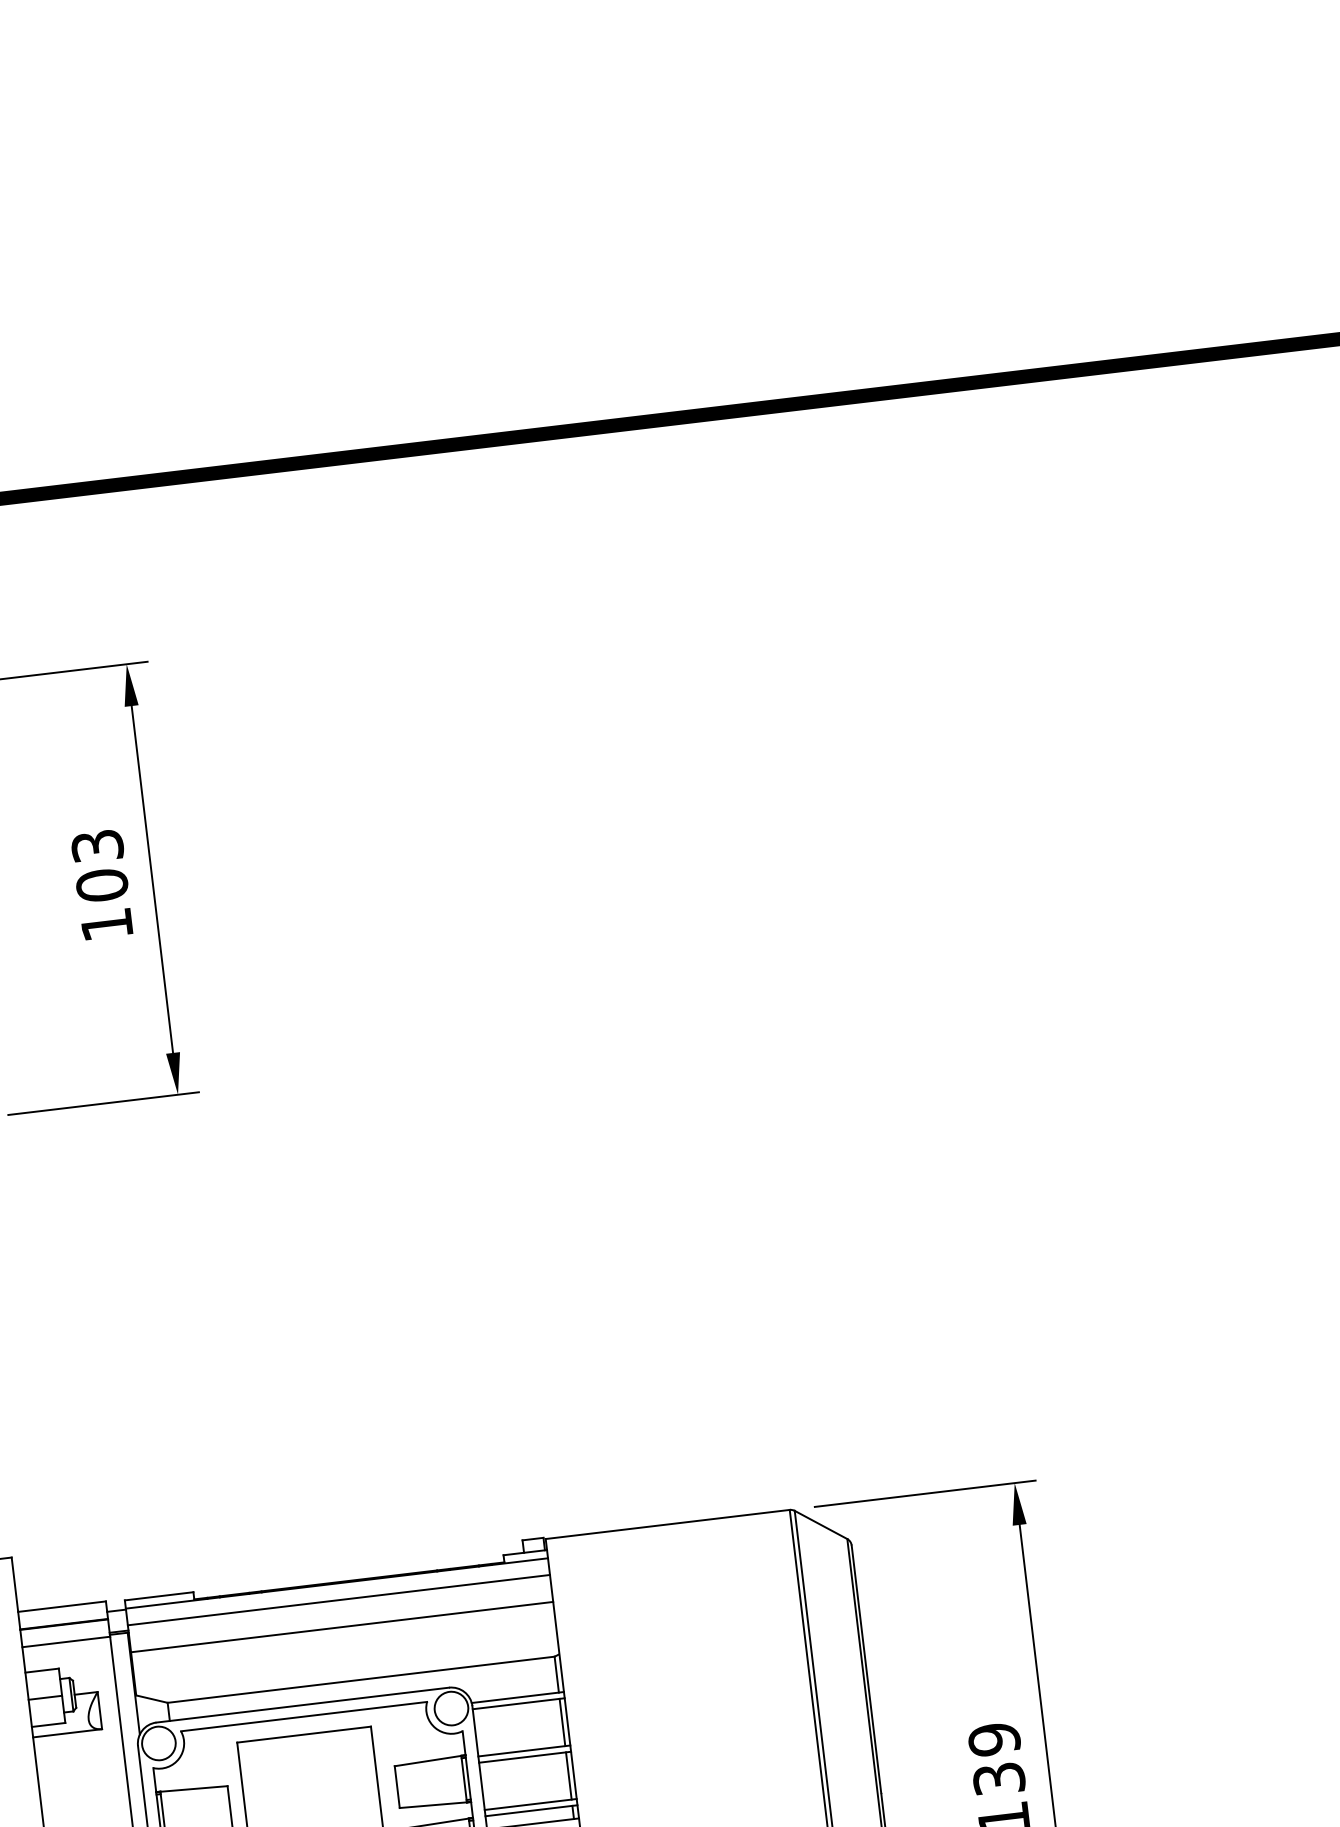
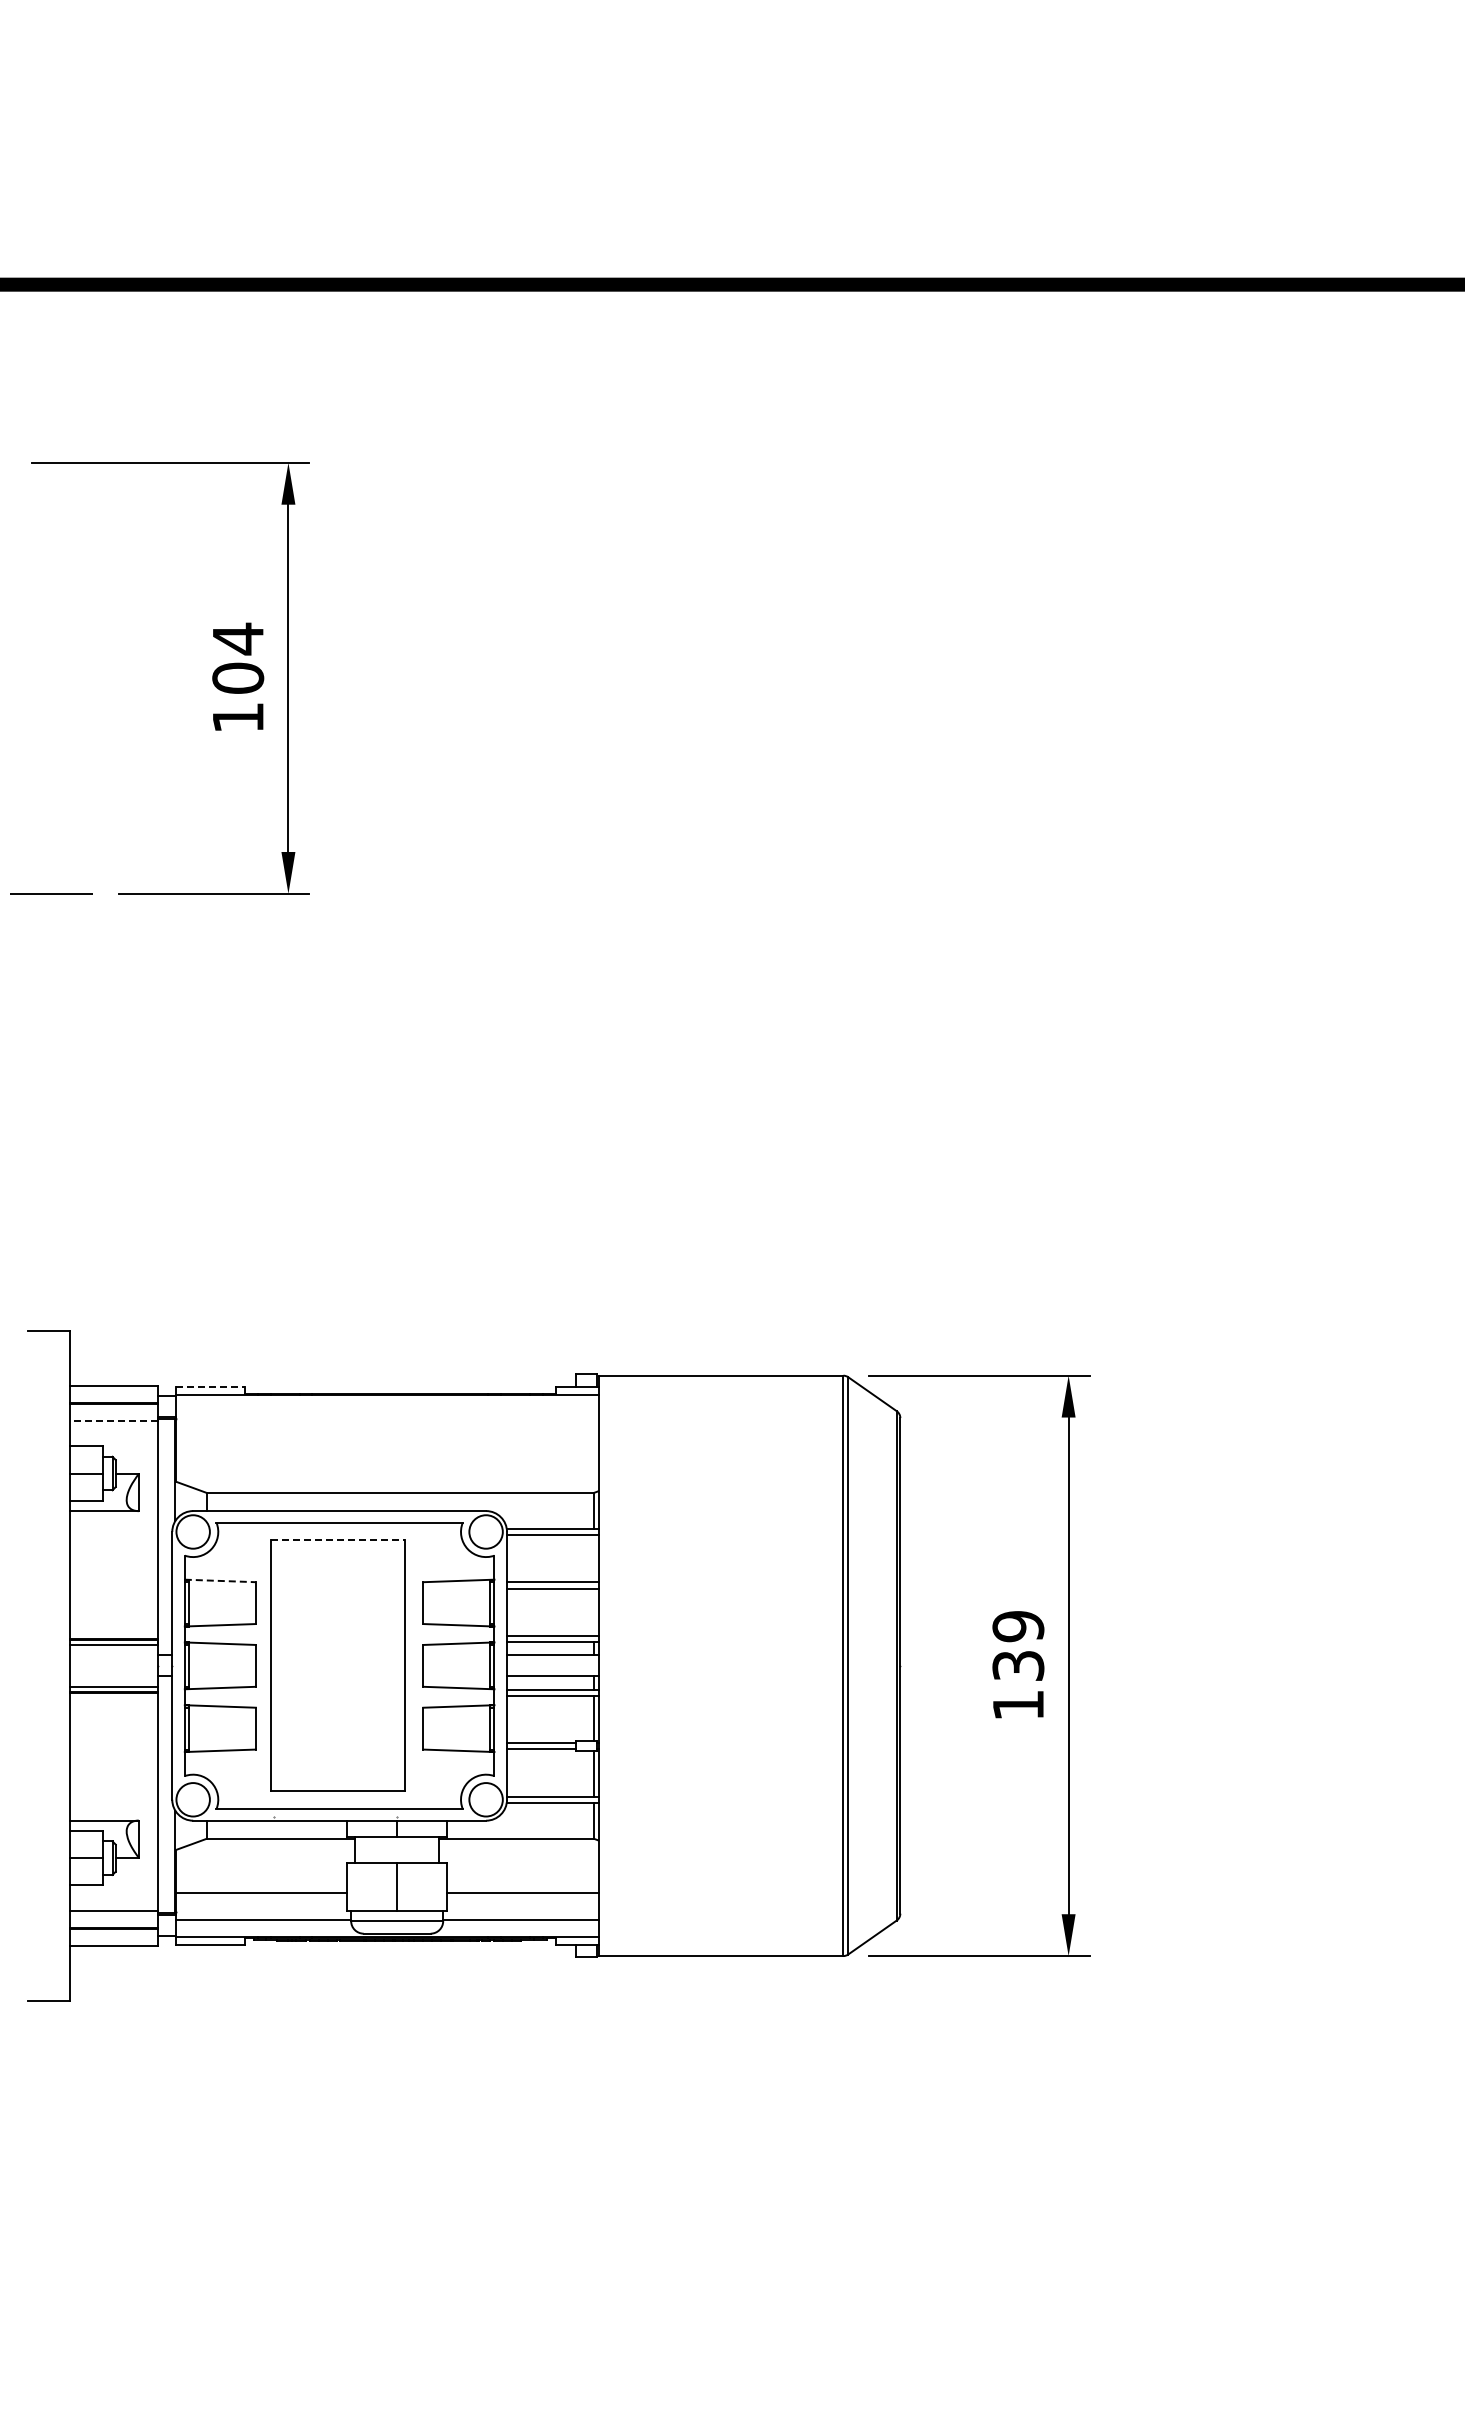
text: (97, 845) -> (238, 638), 103 -> 104
line: (159, 1595) -> (211, 1386), solid -> dashed
line: (338, 1599) -> (387, 1411), removed
line: (341, 1626) -> (387, 1438), removed
line: (66, 1641) -> (113, 1420), solid -> dashed
line: (562, 1722) -> (594, 1558), removed
line: (304, 1734) -> (337, 1540), solid -> dashed
line: (569, 1775) -> (594, 1611), removed
line: (191, 1788) -> (220, 1580), solid -> dashed

